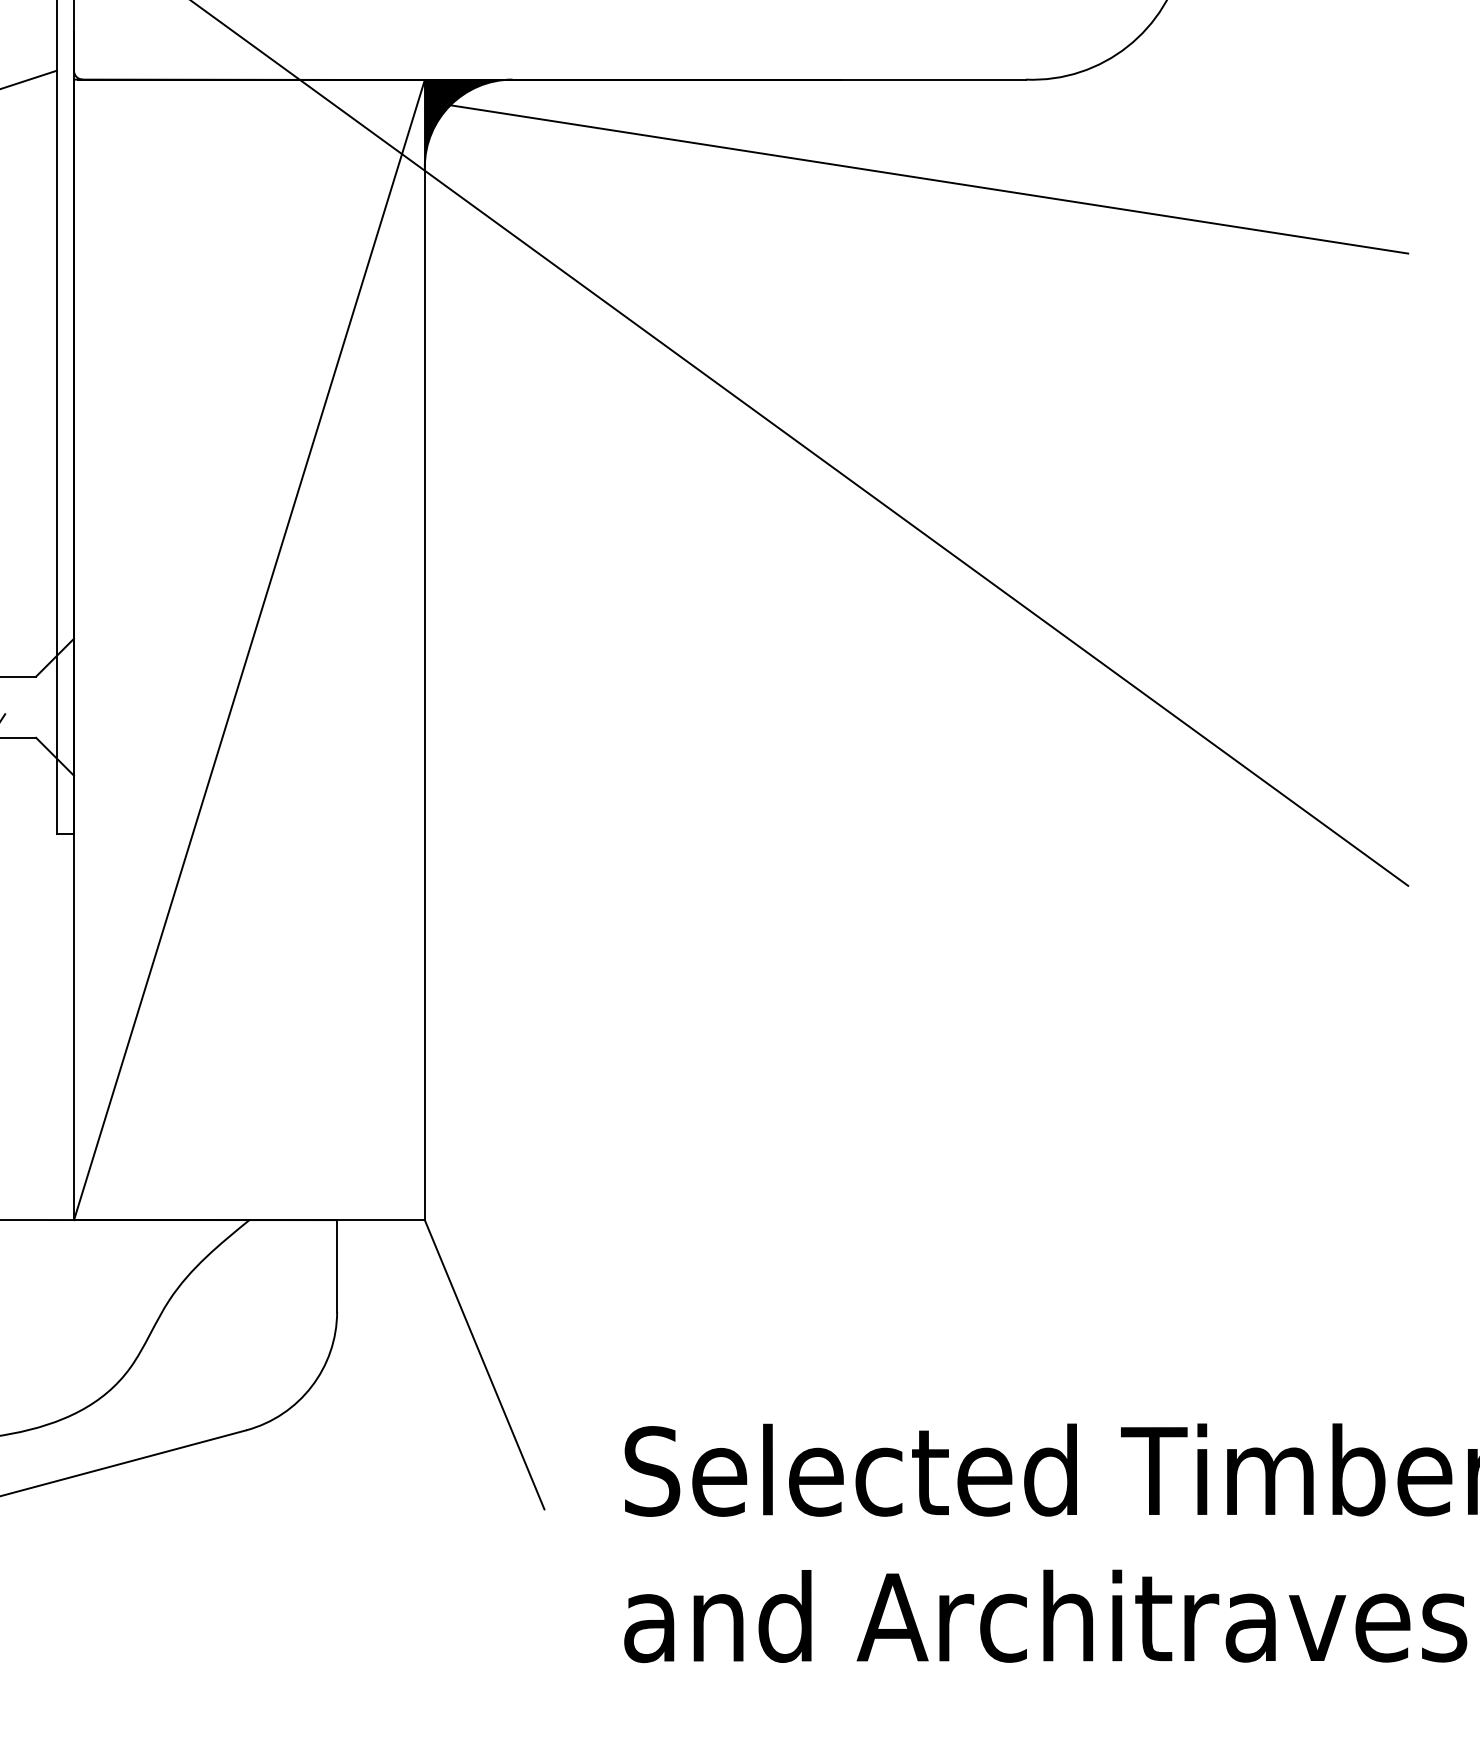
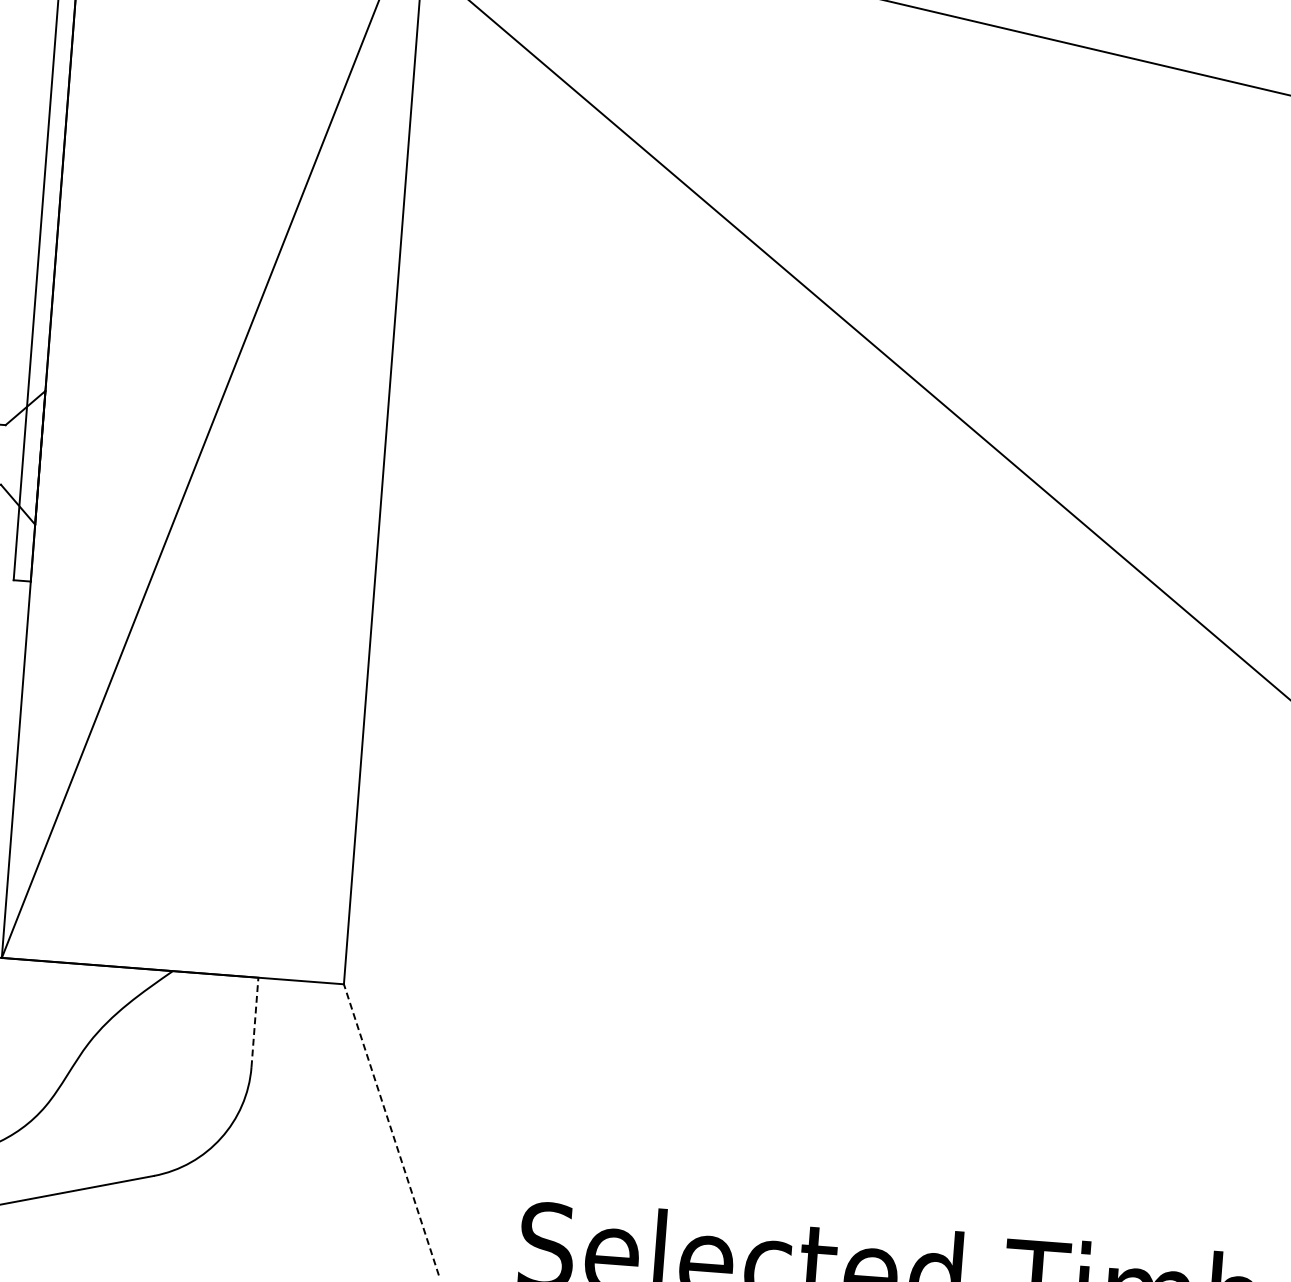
line: (337, 1265) -> (255, 1022), solid -> dashed
line: (484, 1364) -> (391, 1129), solid -> dashed

